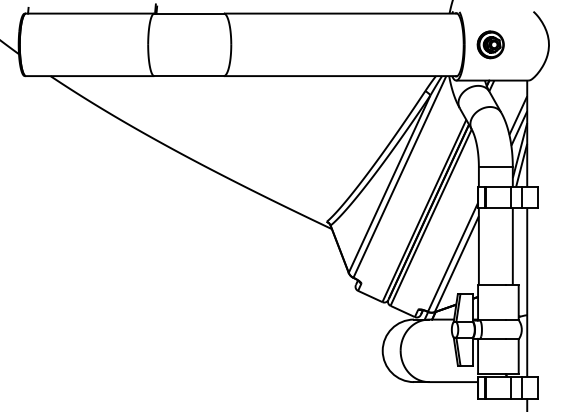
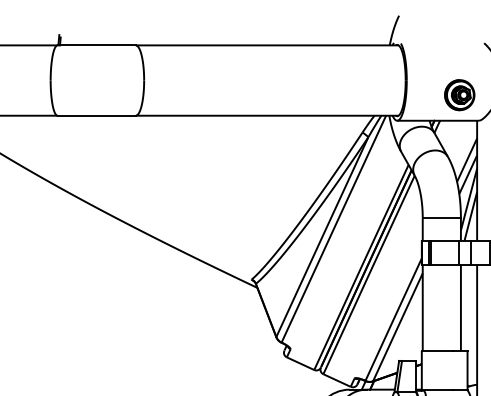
part: (490, 44) -> (459, 94), moved

